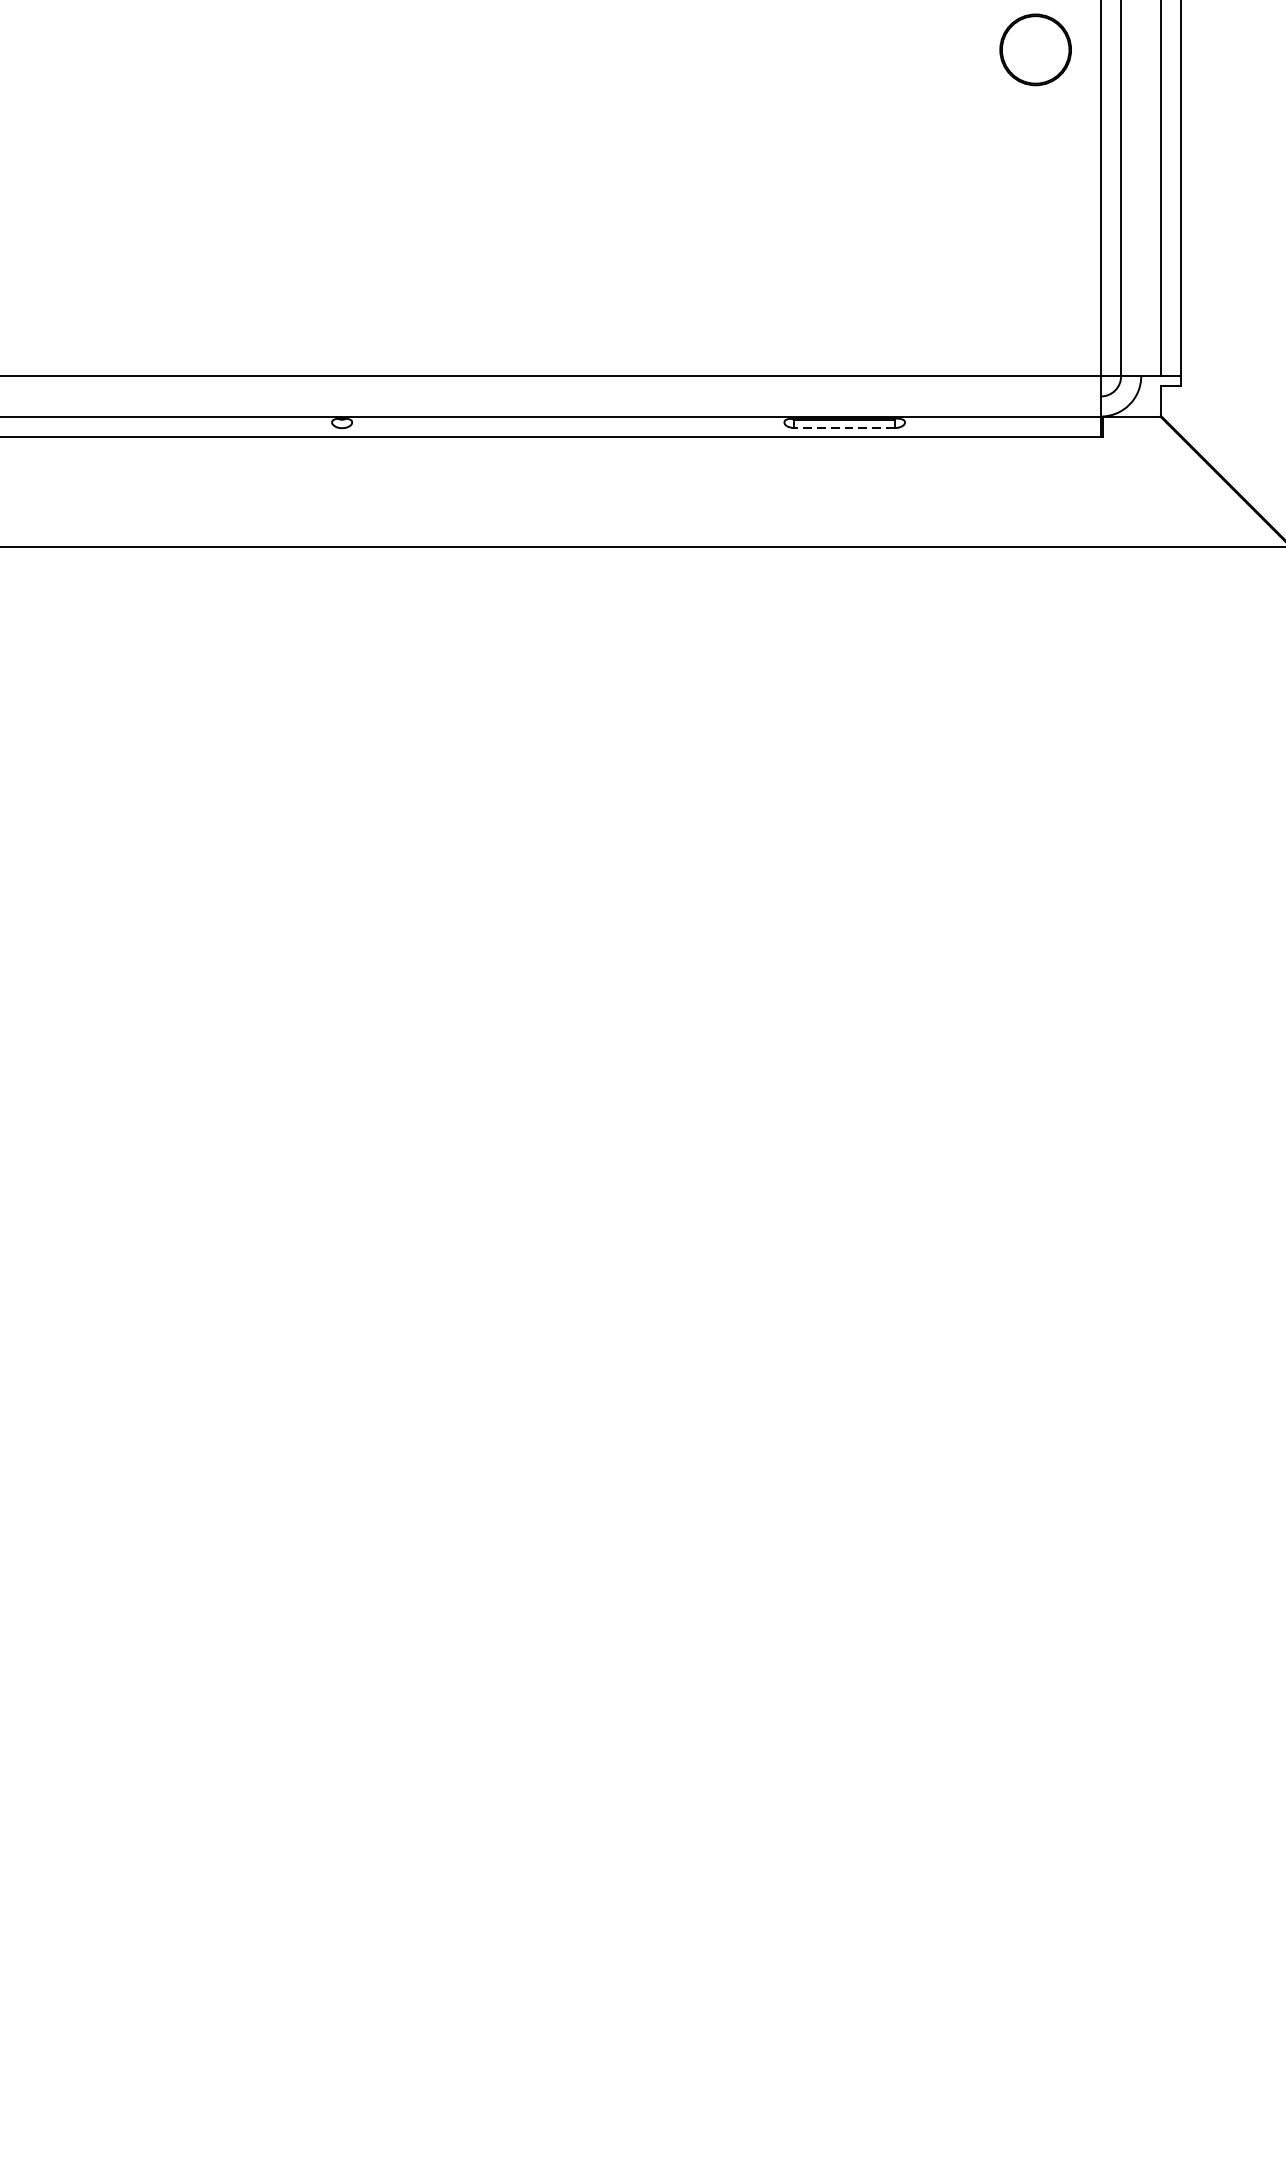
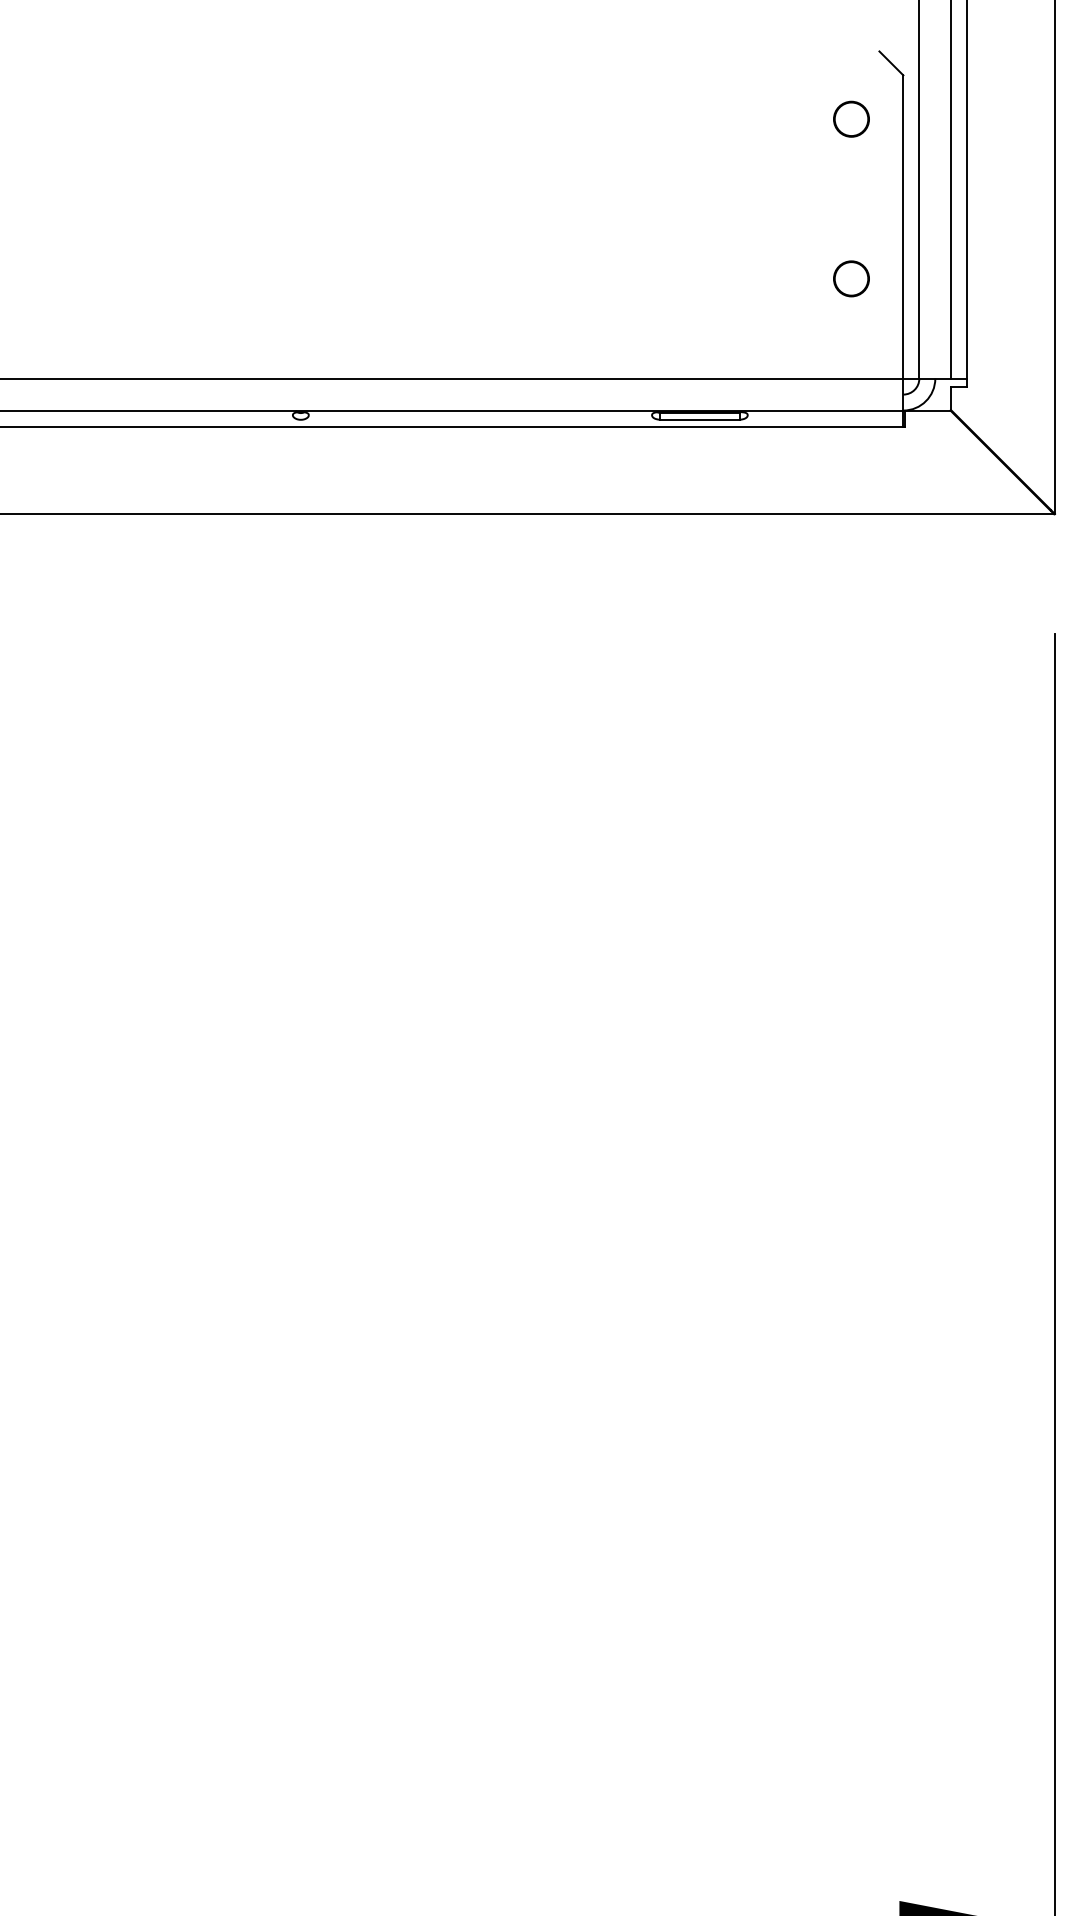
circle: (1035, 48) -> (851, 118), size x0.62
circle: (1035, 250) -> (851, 278), added
line: (844, 427) -> (699, 419), dashed -> solid

